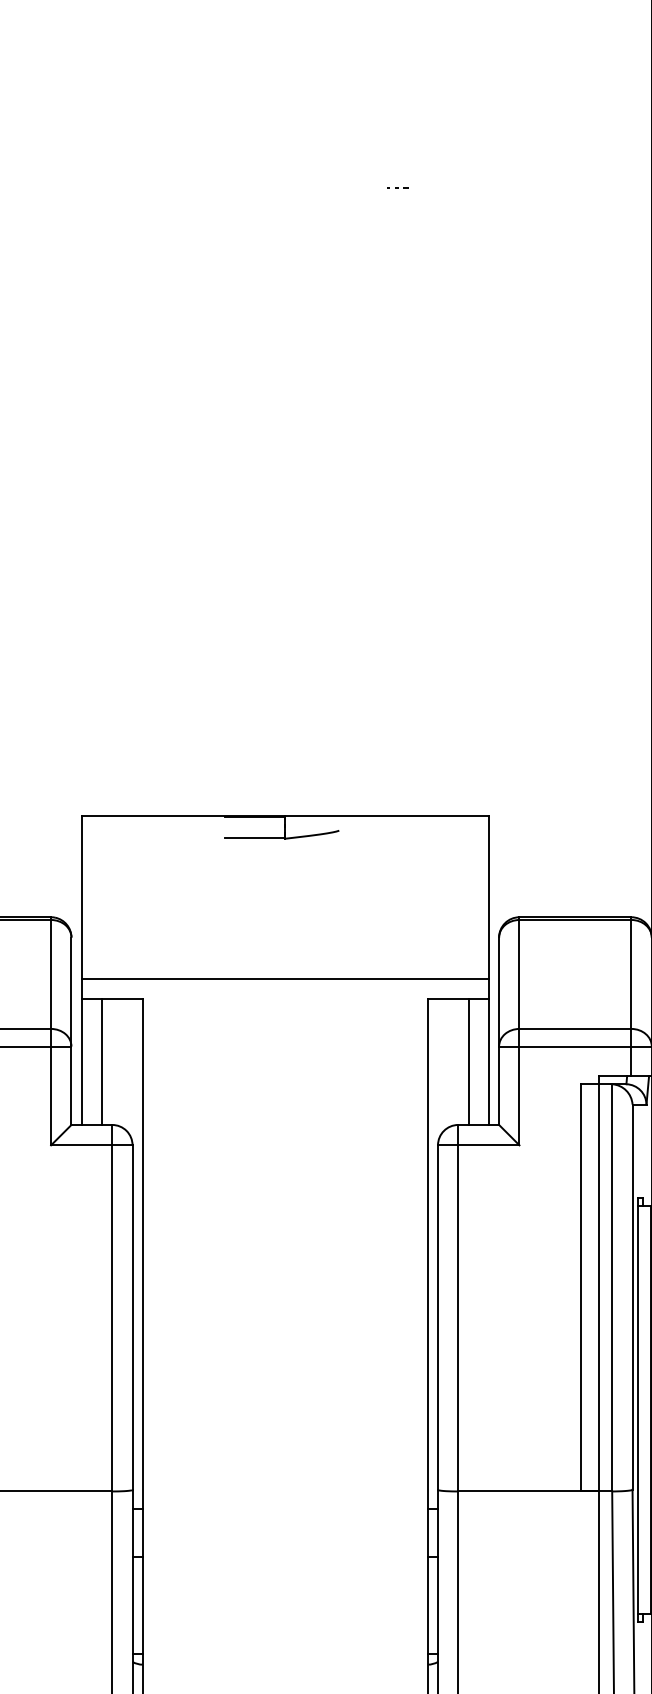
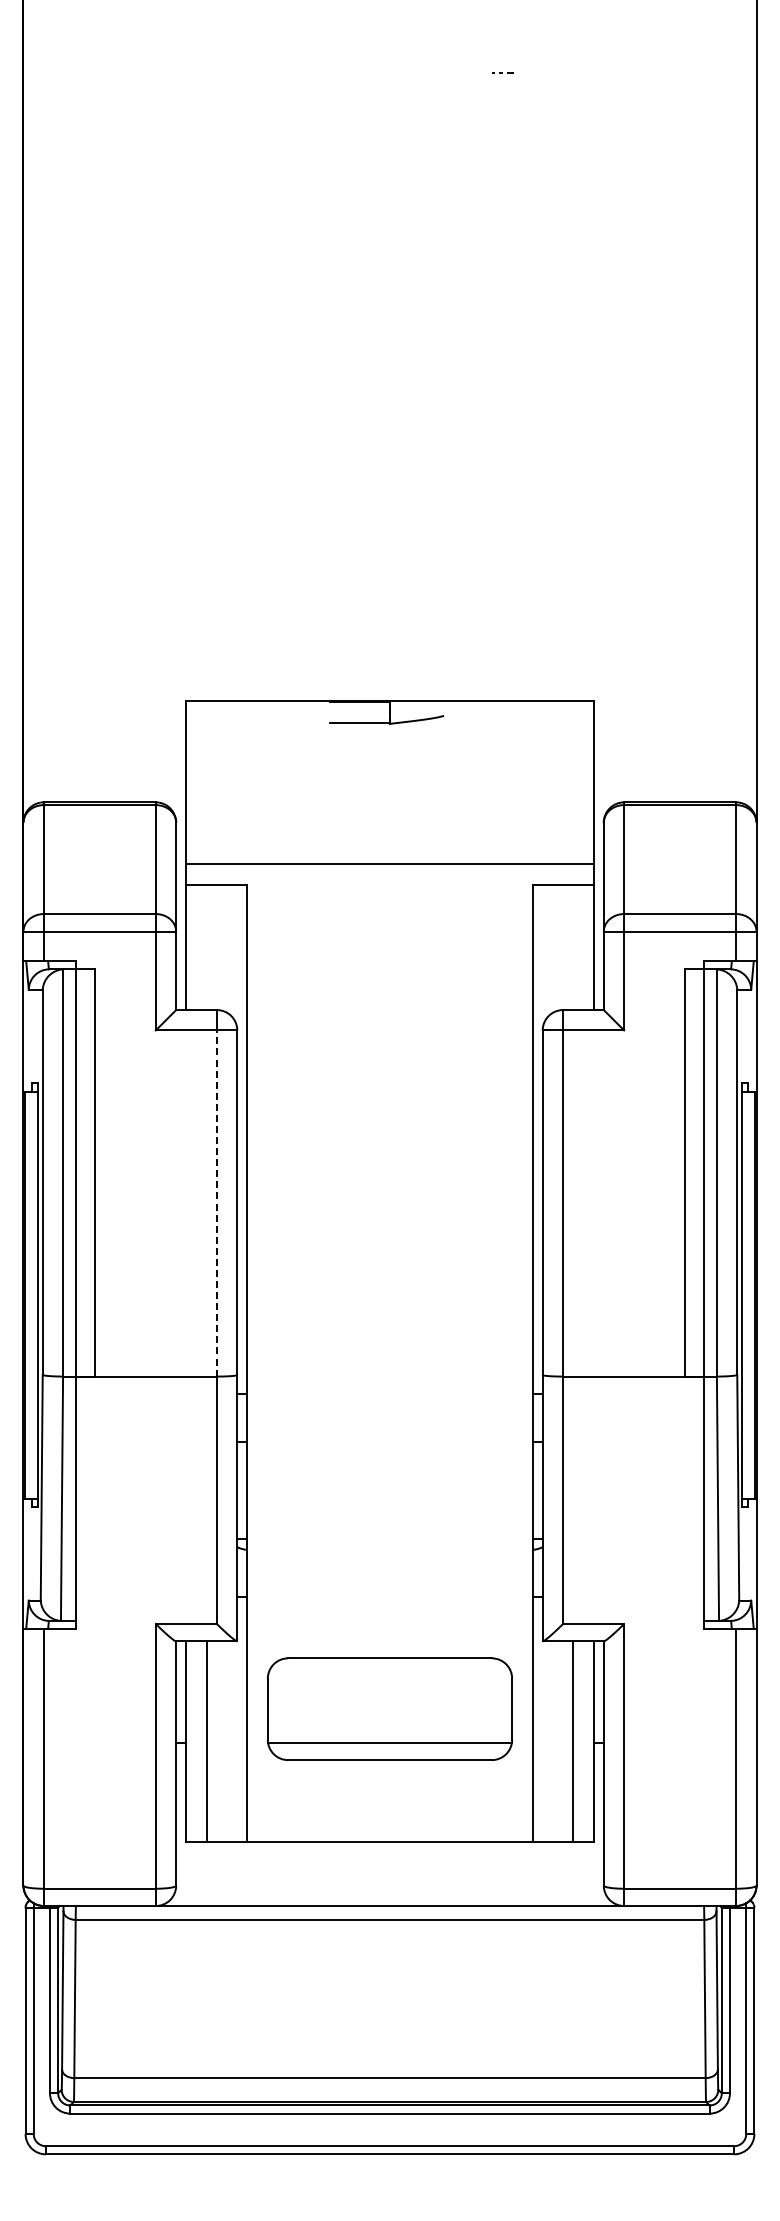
line: (101, 1062) -> (206, 947), removed
line: (468, 1062) -> (573, 947), removed
line: (111, 1318) -> (216, 1203), solid -> dashed

